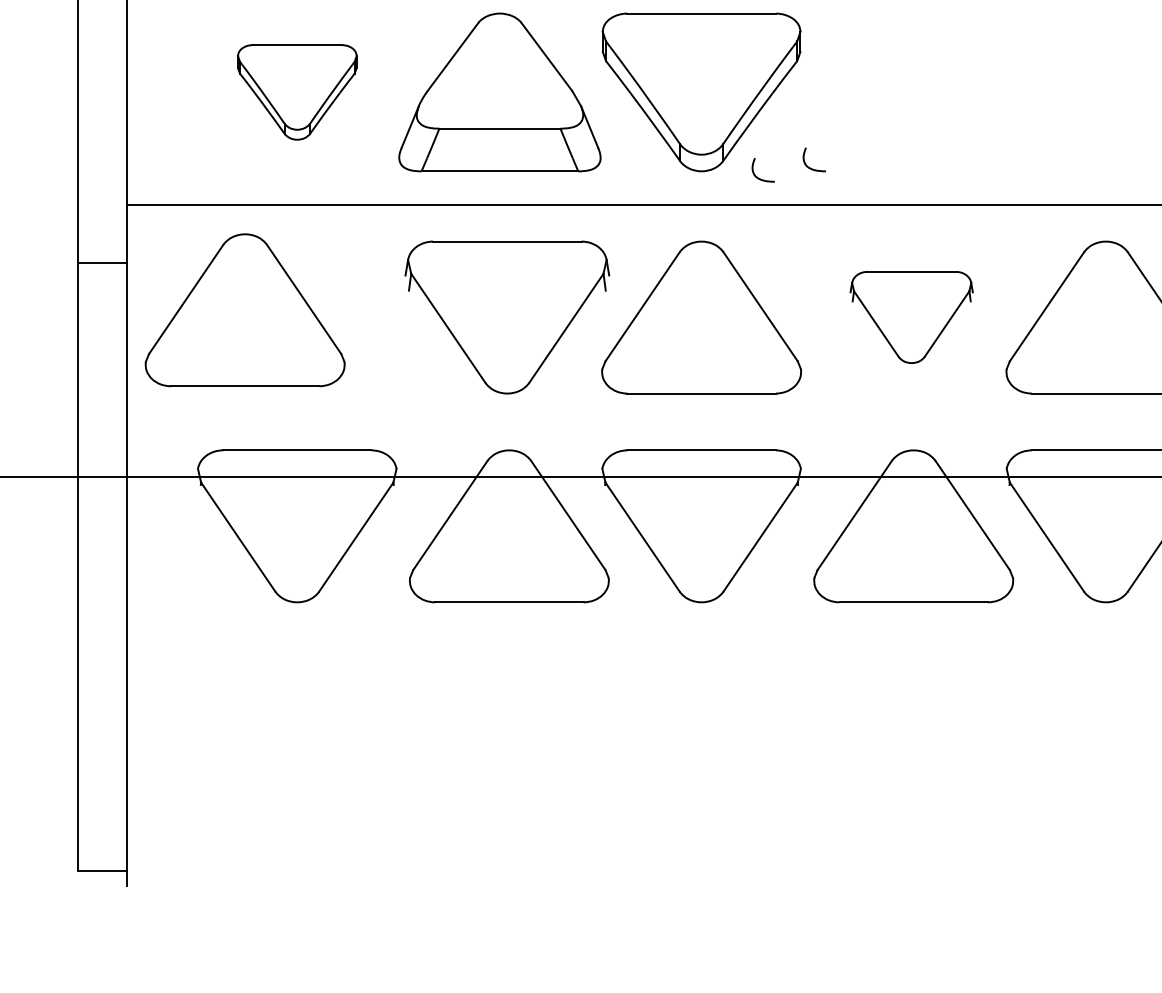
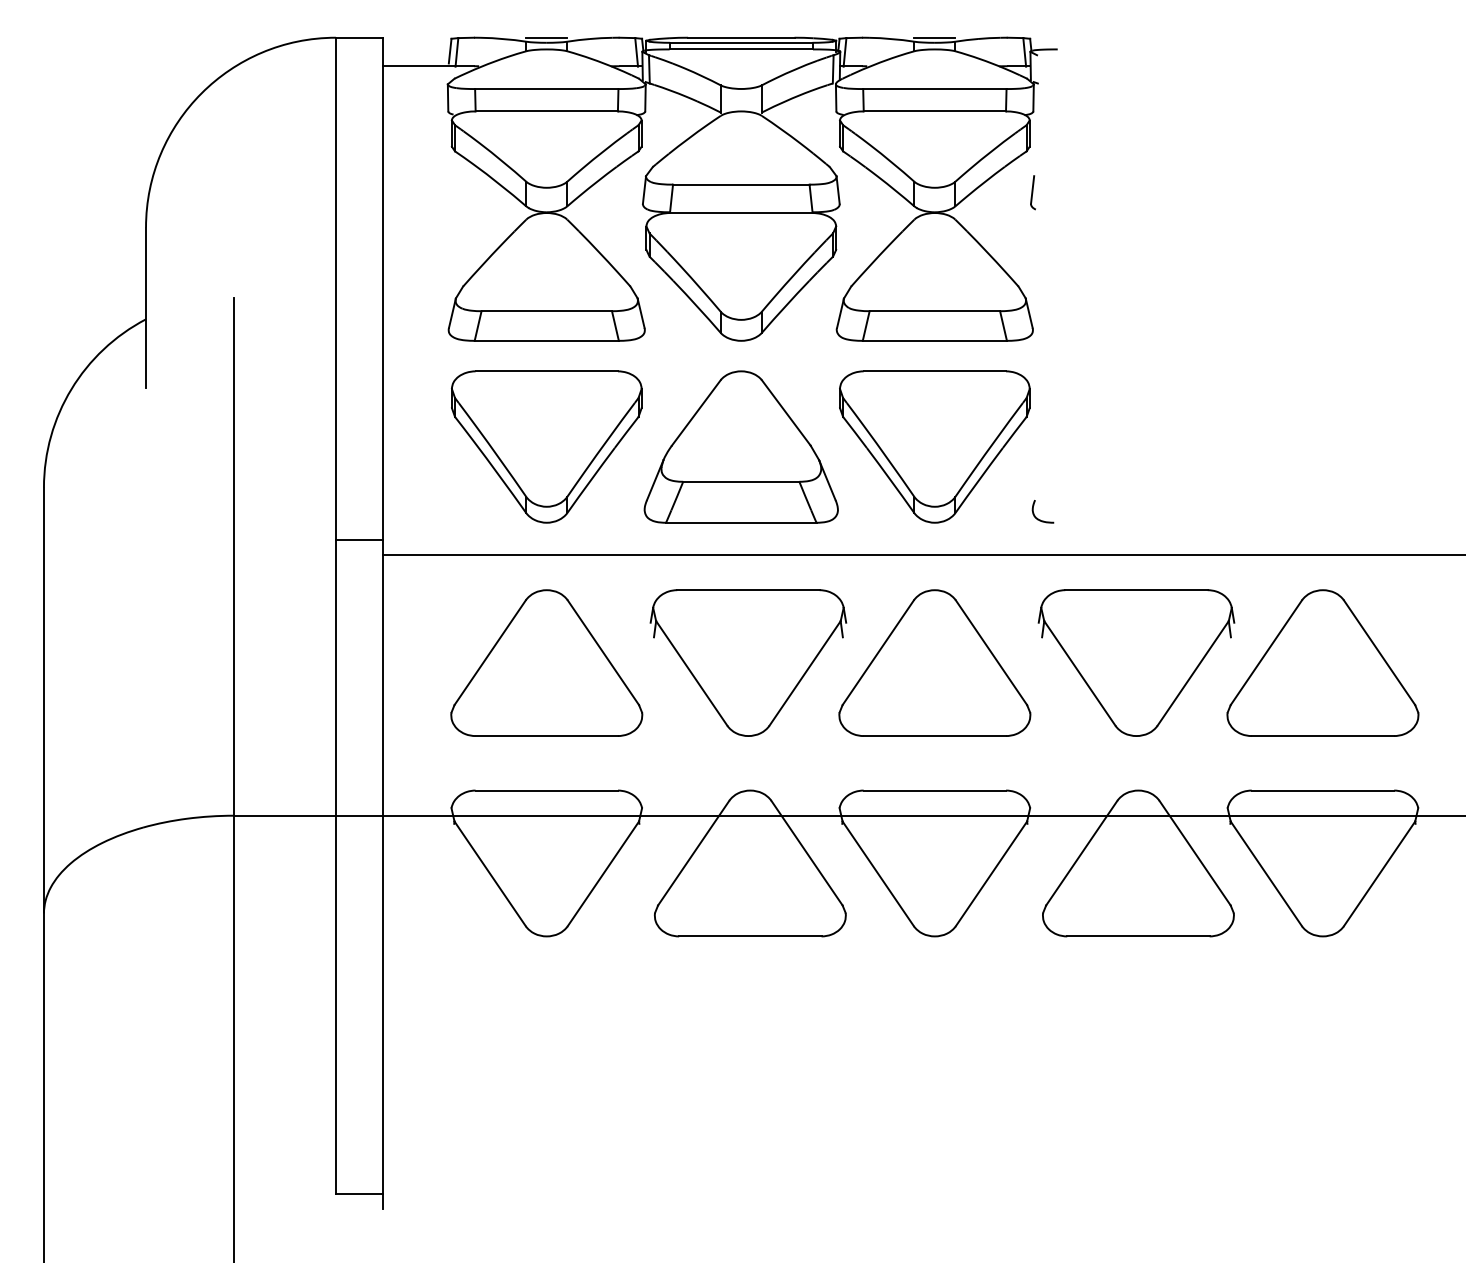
part: (296, 91) -> (546, 446), size x1.67
curve: (757, 176) -> (988, 527), removed
line: (102, 262) -> (359, 539), moved
part: (244, 309) -> (546, 662), moved
part: (911, 316) -> (1136, 662), size x1.67

